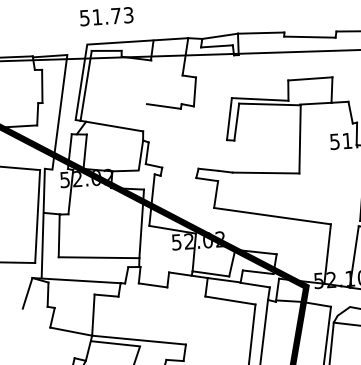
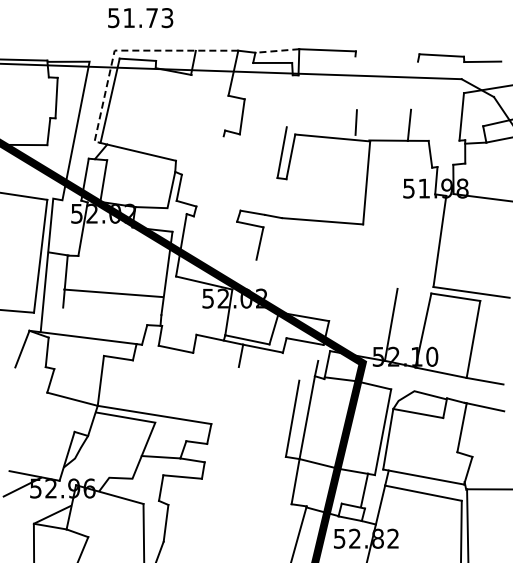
line: (219, 36) -> (276, 51), solid -> dashed
line: (309, 36) -> (386, 58), removed
line: (95, 44) -> (124, 50), solid -> dashed
line: (309, 78) -> (383, 109), removed
line: (259, 99) -> (320, 130), removed
line: (163, 106) -> (202, 131), removed
line: (272, 215) -> (326, 273), removed
line: (99, 257) -> (113, 293), moved
line: (255, 284) -> (300, 356), removed
line: (229, 300) -> (268, 373), removed

